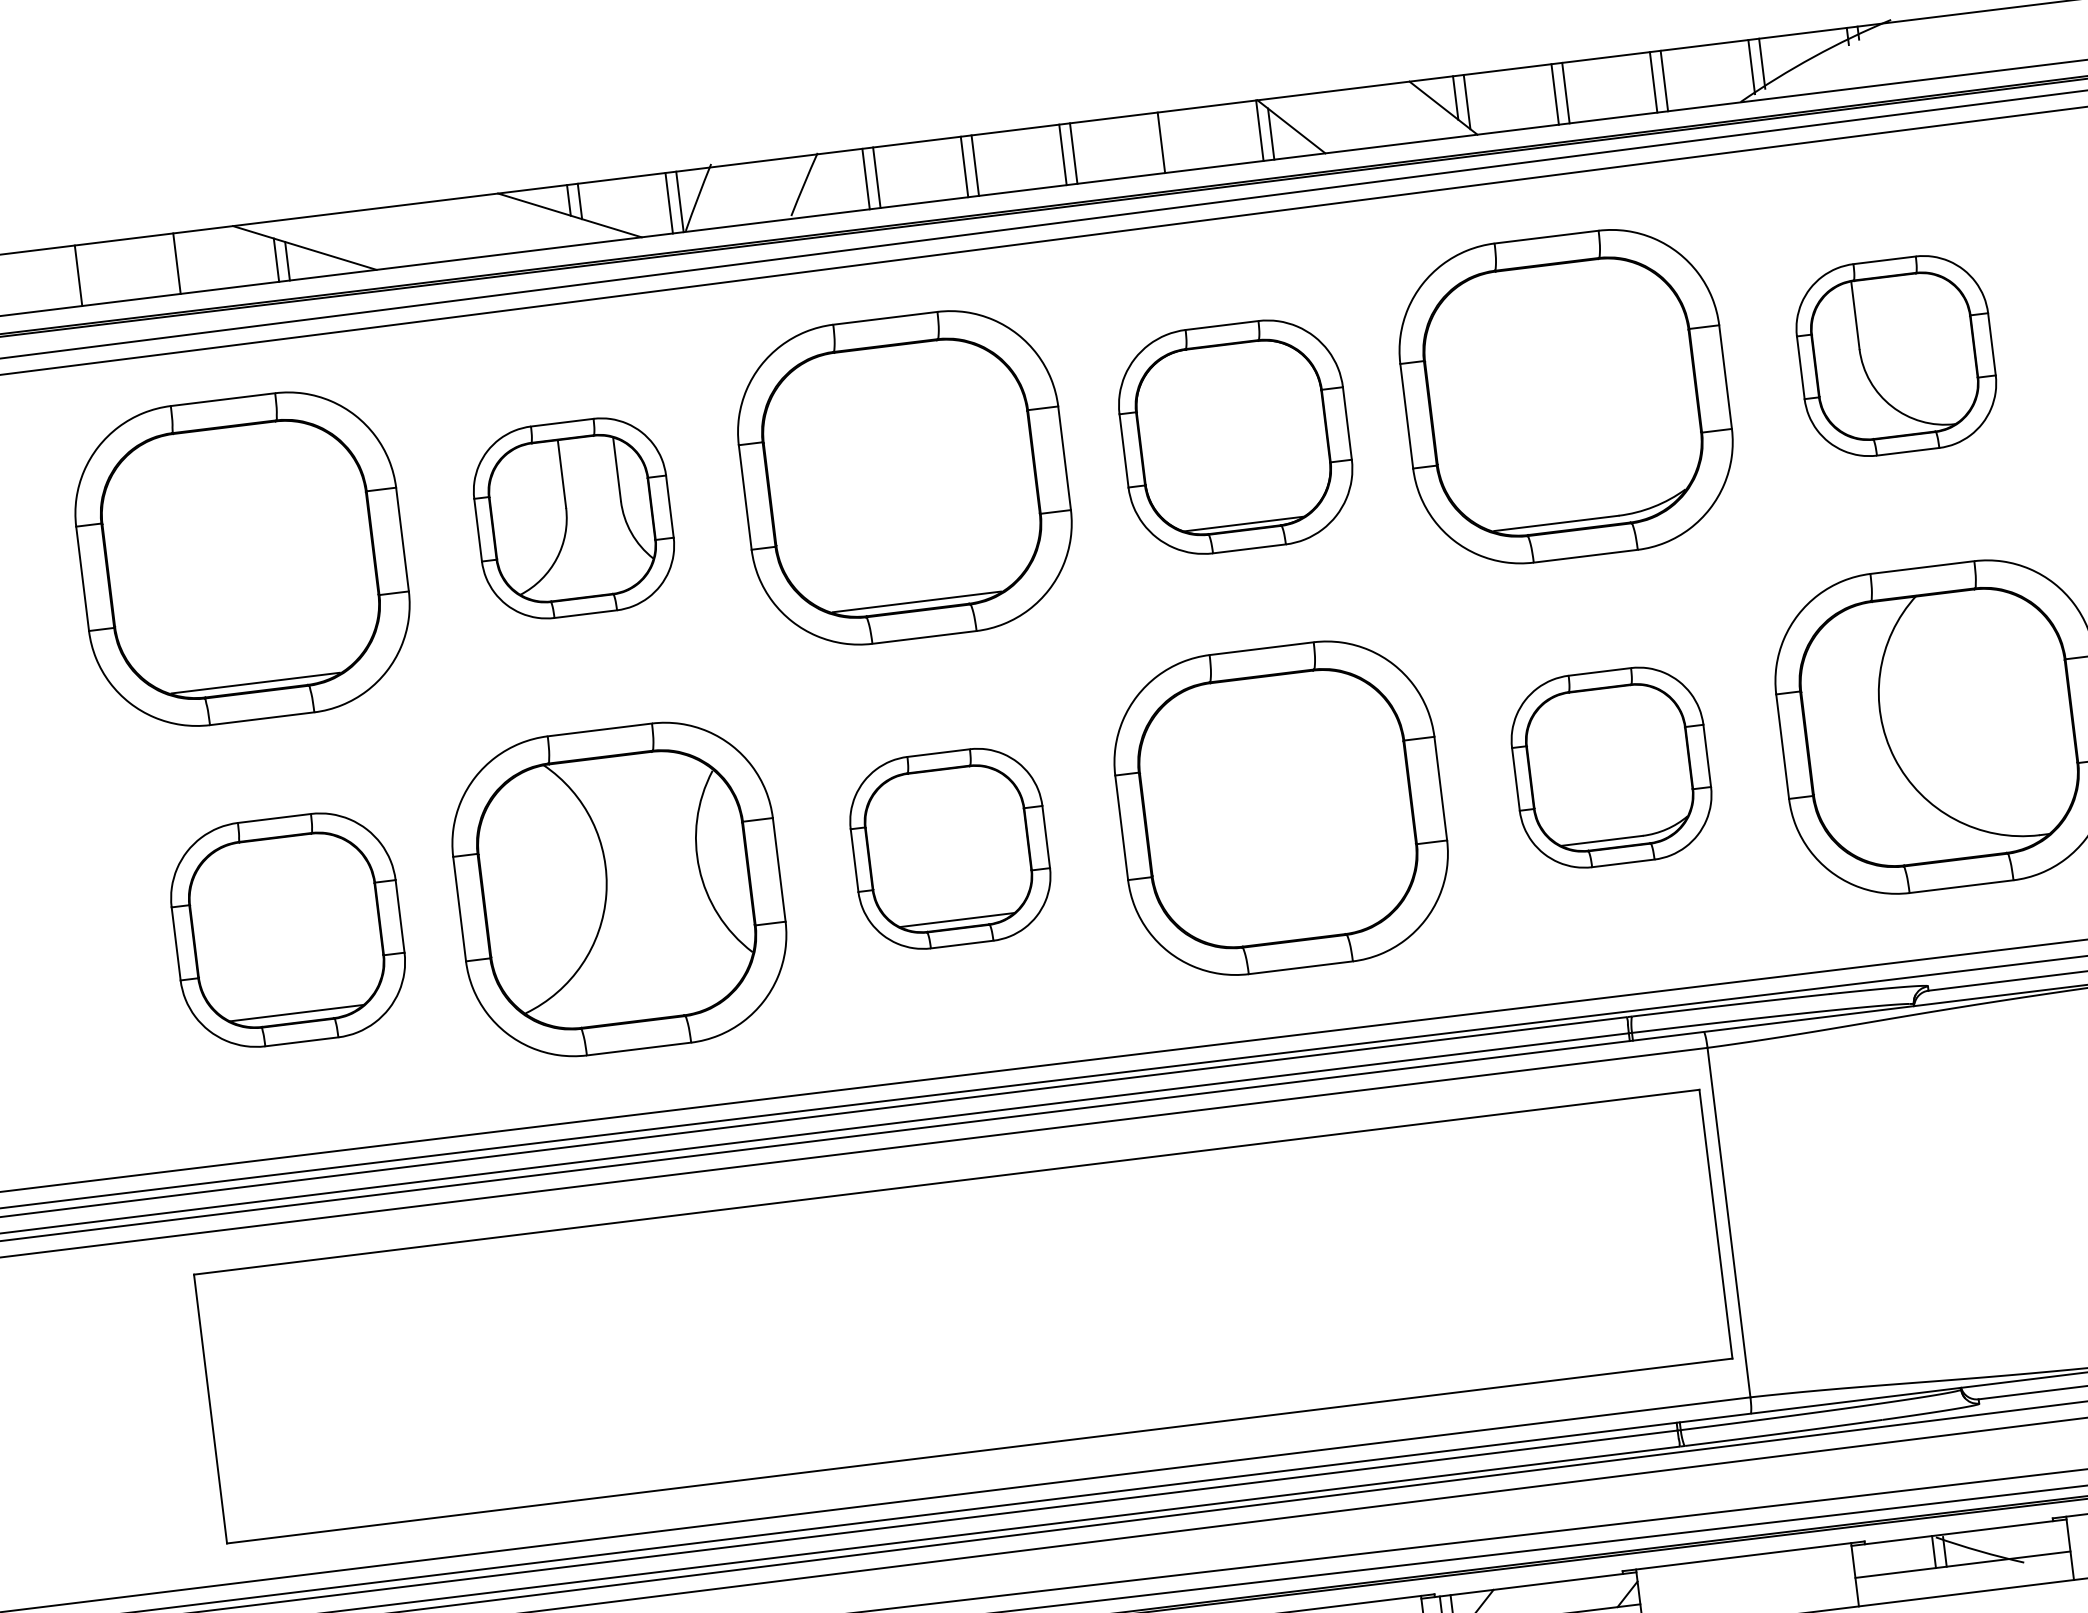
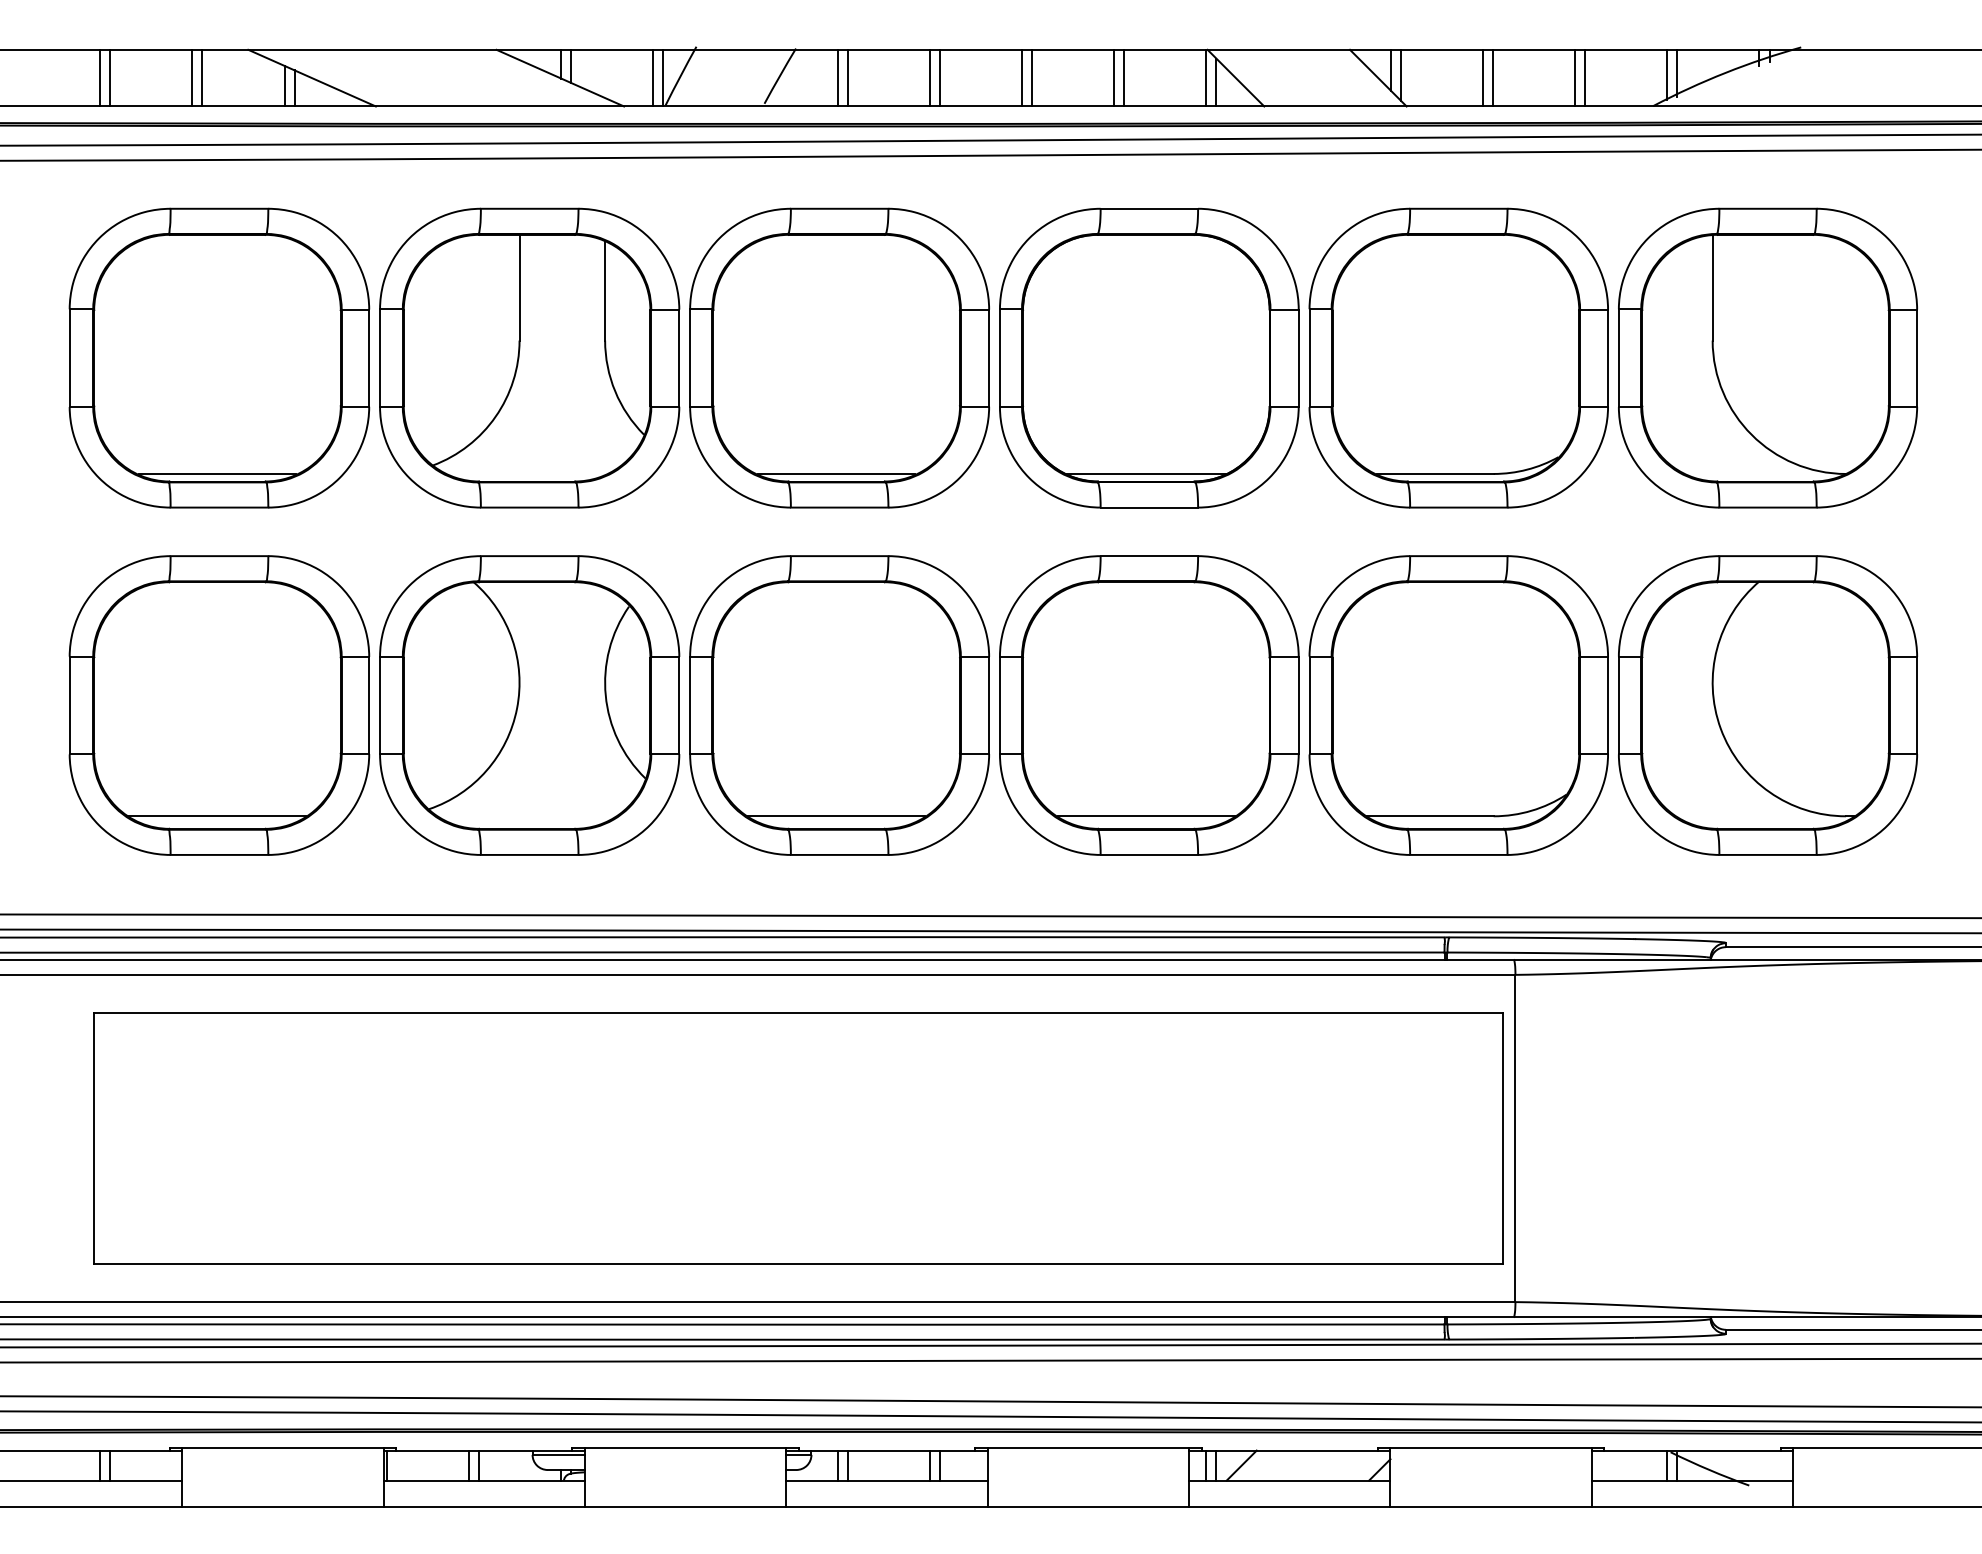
line: (1172, 140) -> (1124, 77), added
line: (187, 261) -> (202, 77), added
line: (89, 273) -> (110, 77), added
part: (1895, 355) -> (1767, 357), size x1.67
part: (1235, 436) -> (1149, 357), size x1.43
part: (573, 517) -> (529, 357), size x1.67
part: (1611, 767) -> (1458, 705), size x1.67
part: (950, 848) -> (839, 705), size x1.67
line: (1291, 927) -> (1145, 816), added
part: (288, 930) -> (219, 705), size x1.43

